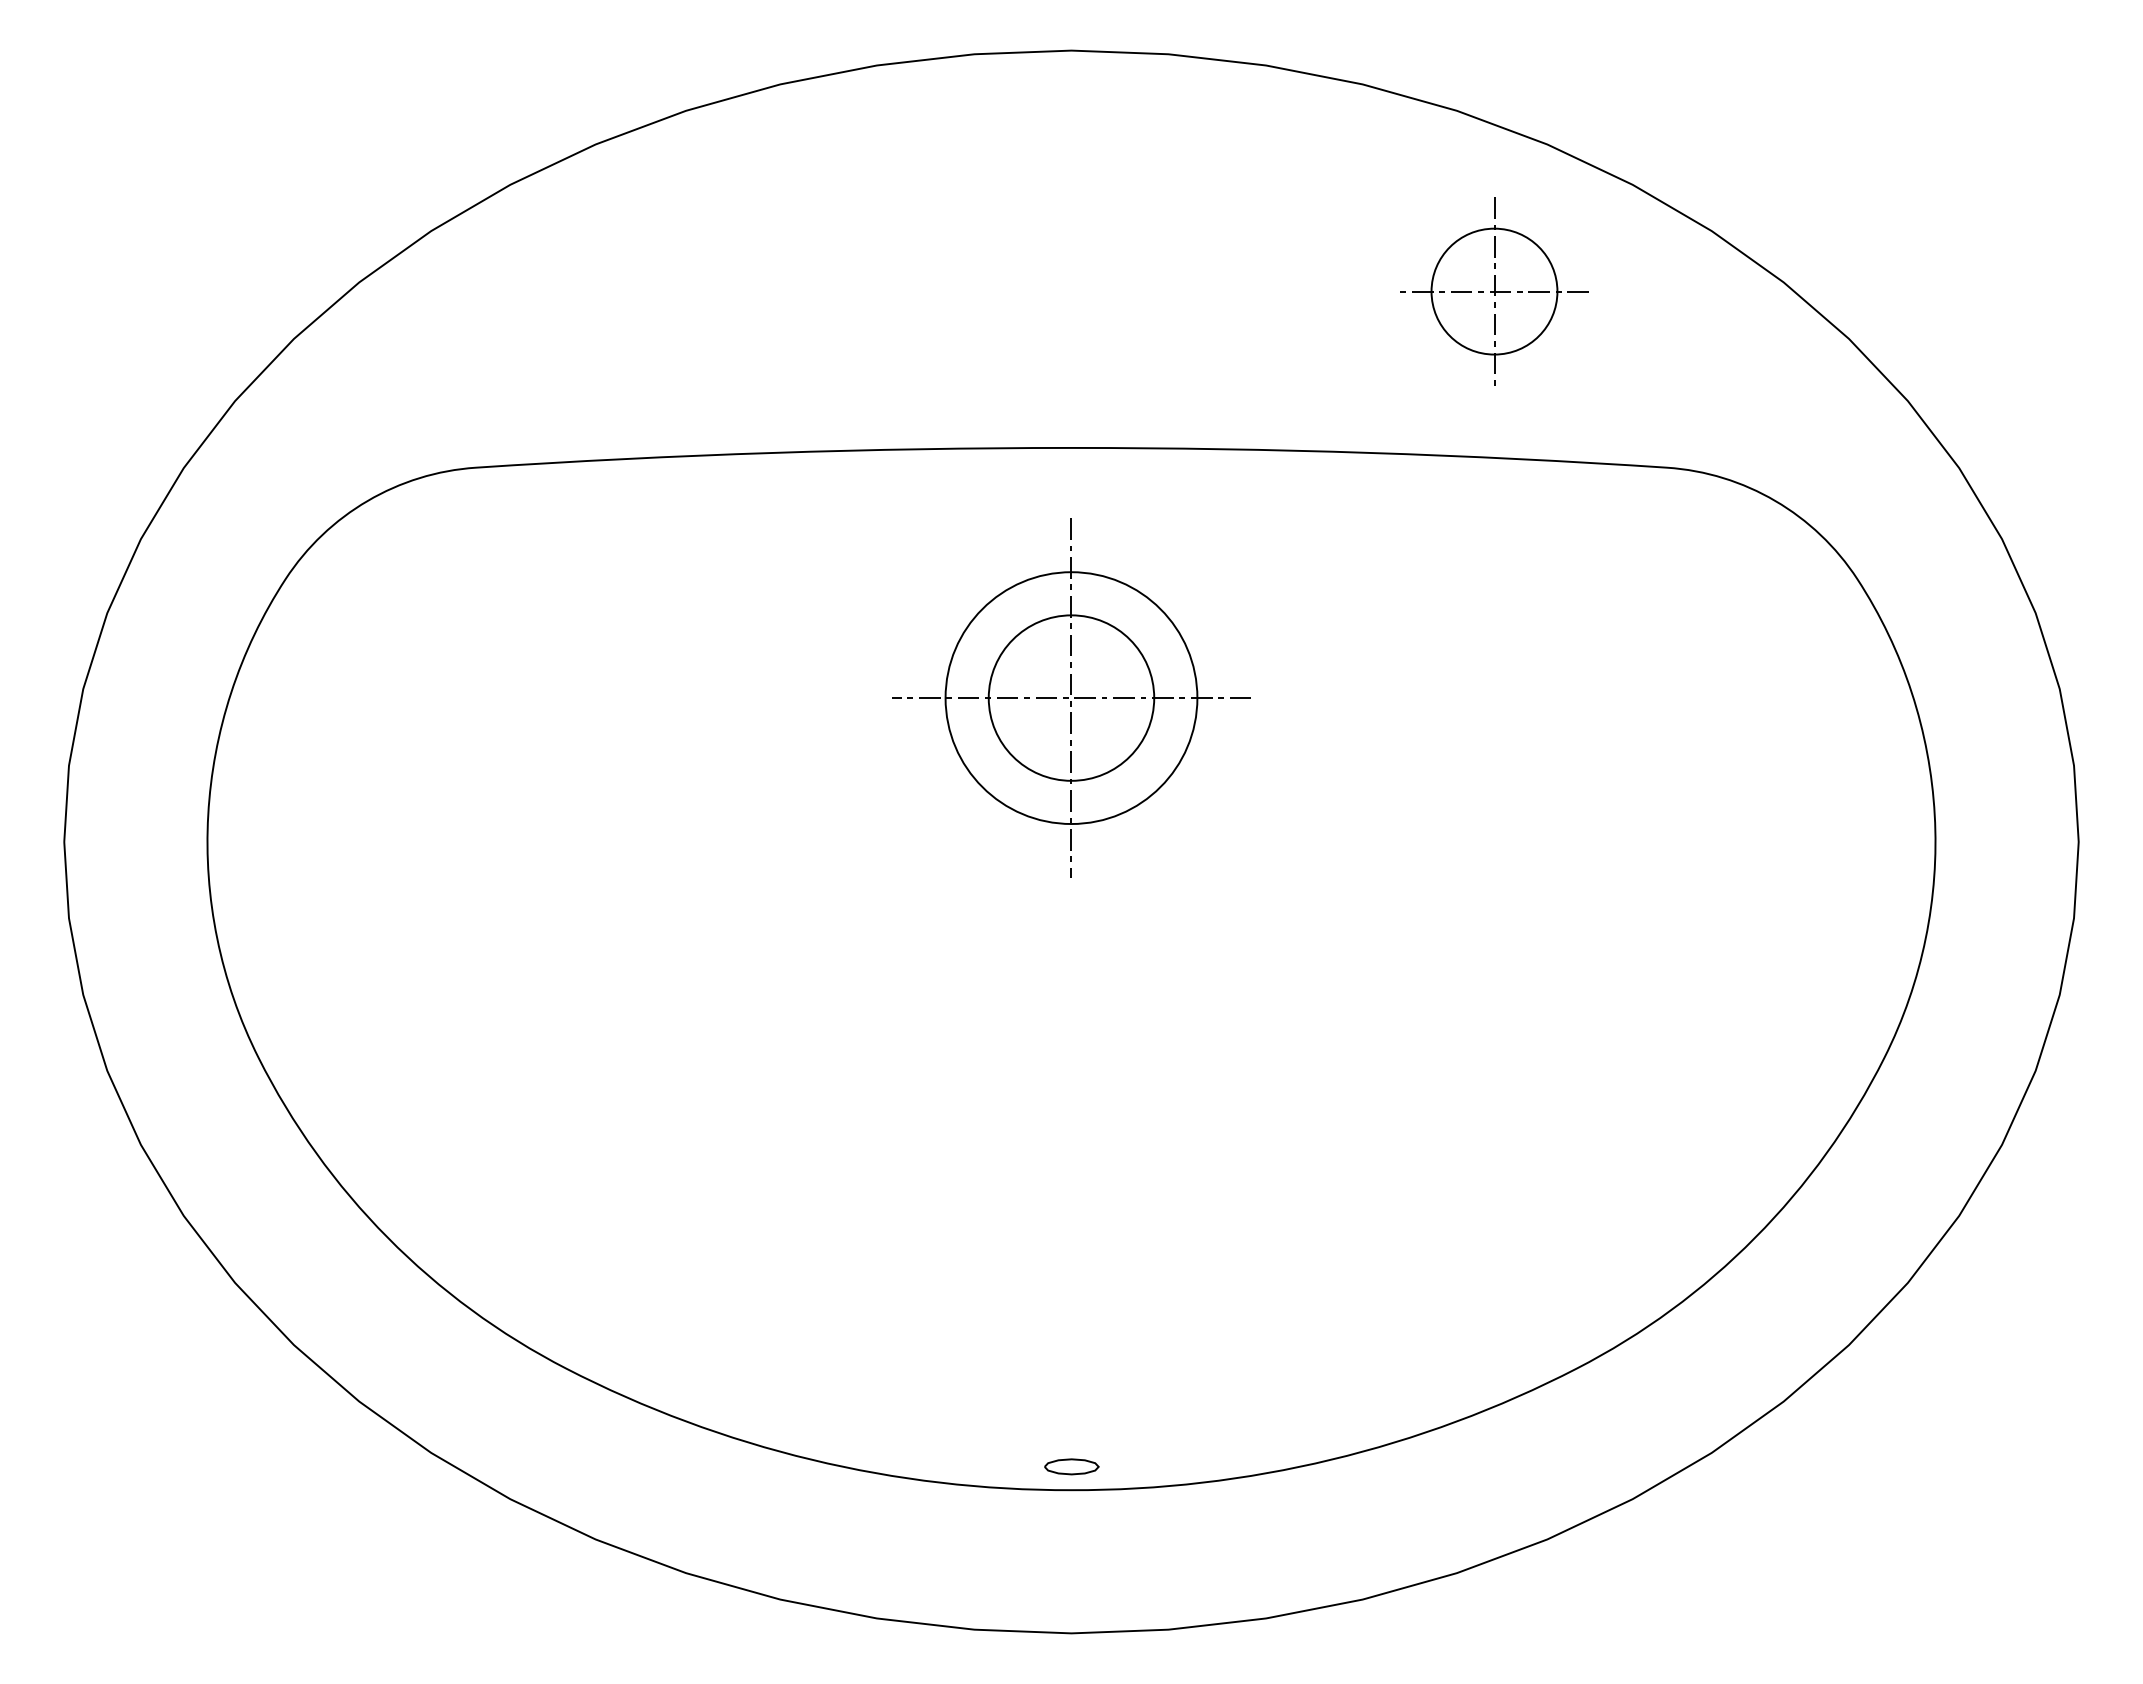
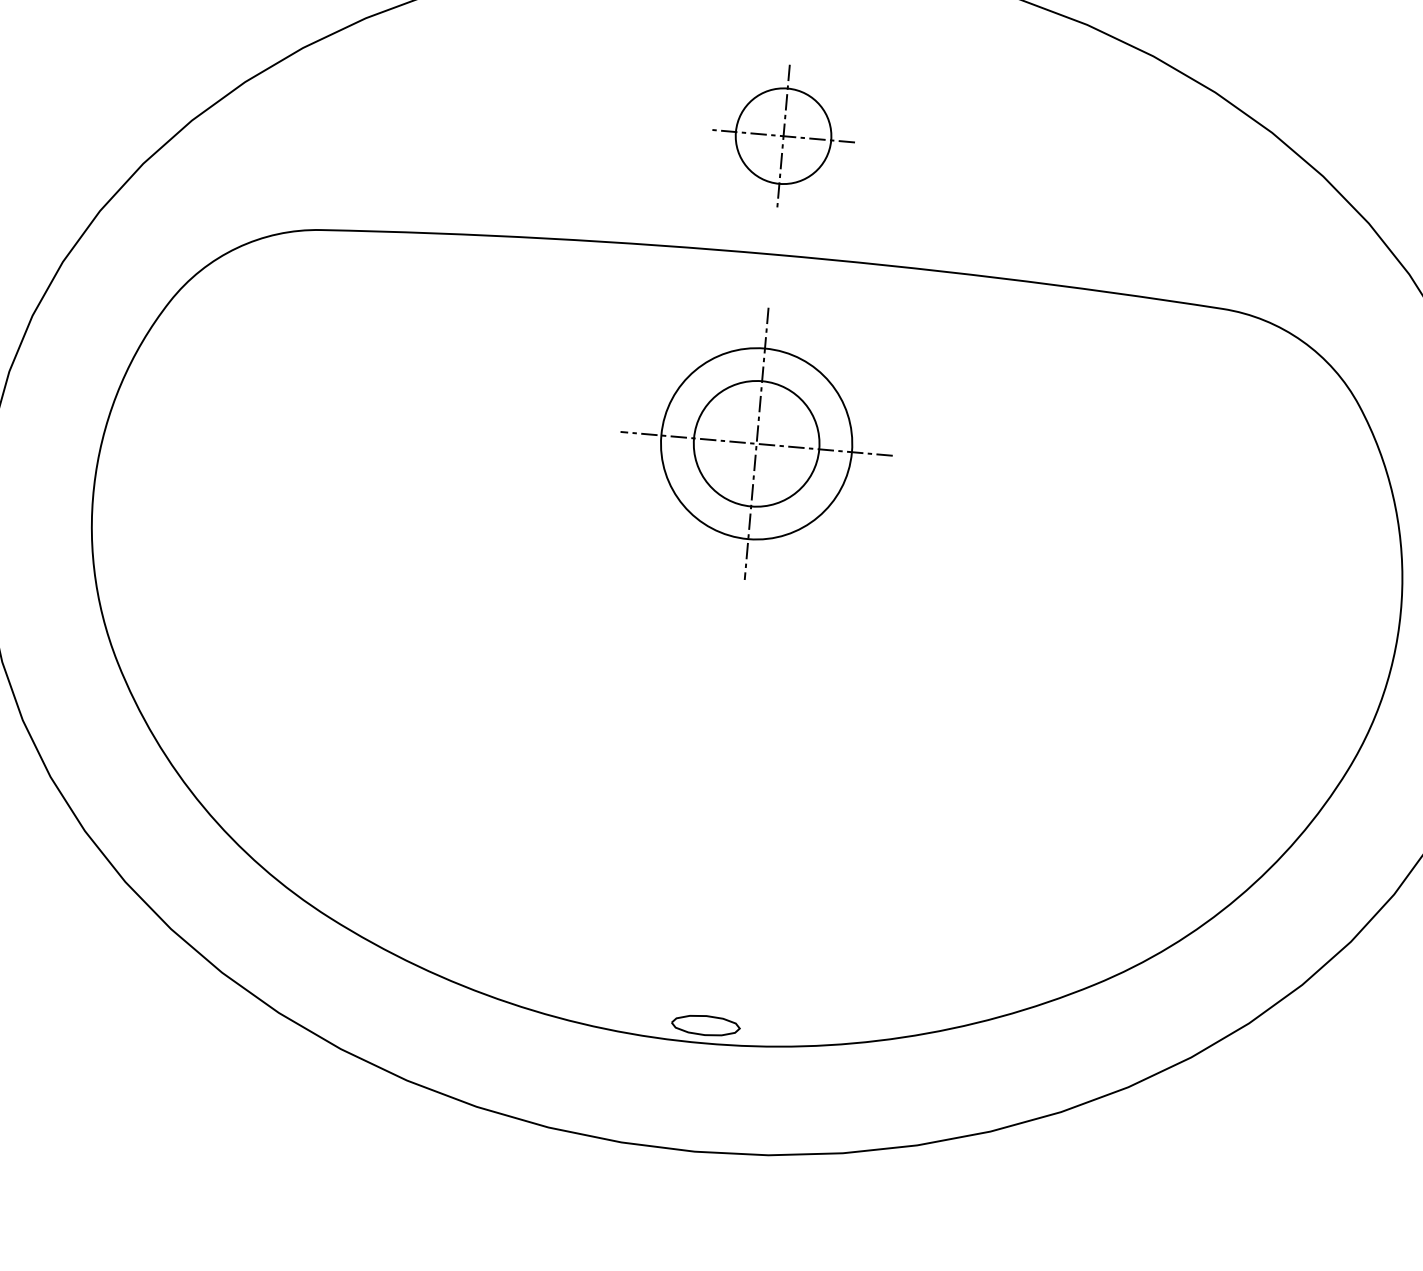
part: (1494, 291) -> (783, 136), moved
part: (1071, 1466) -> (705, 1025), size x1.67

